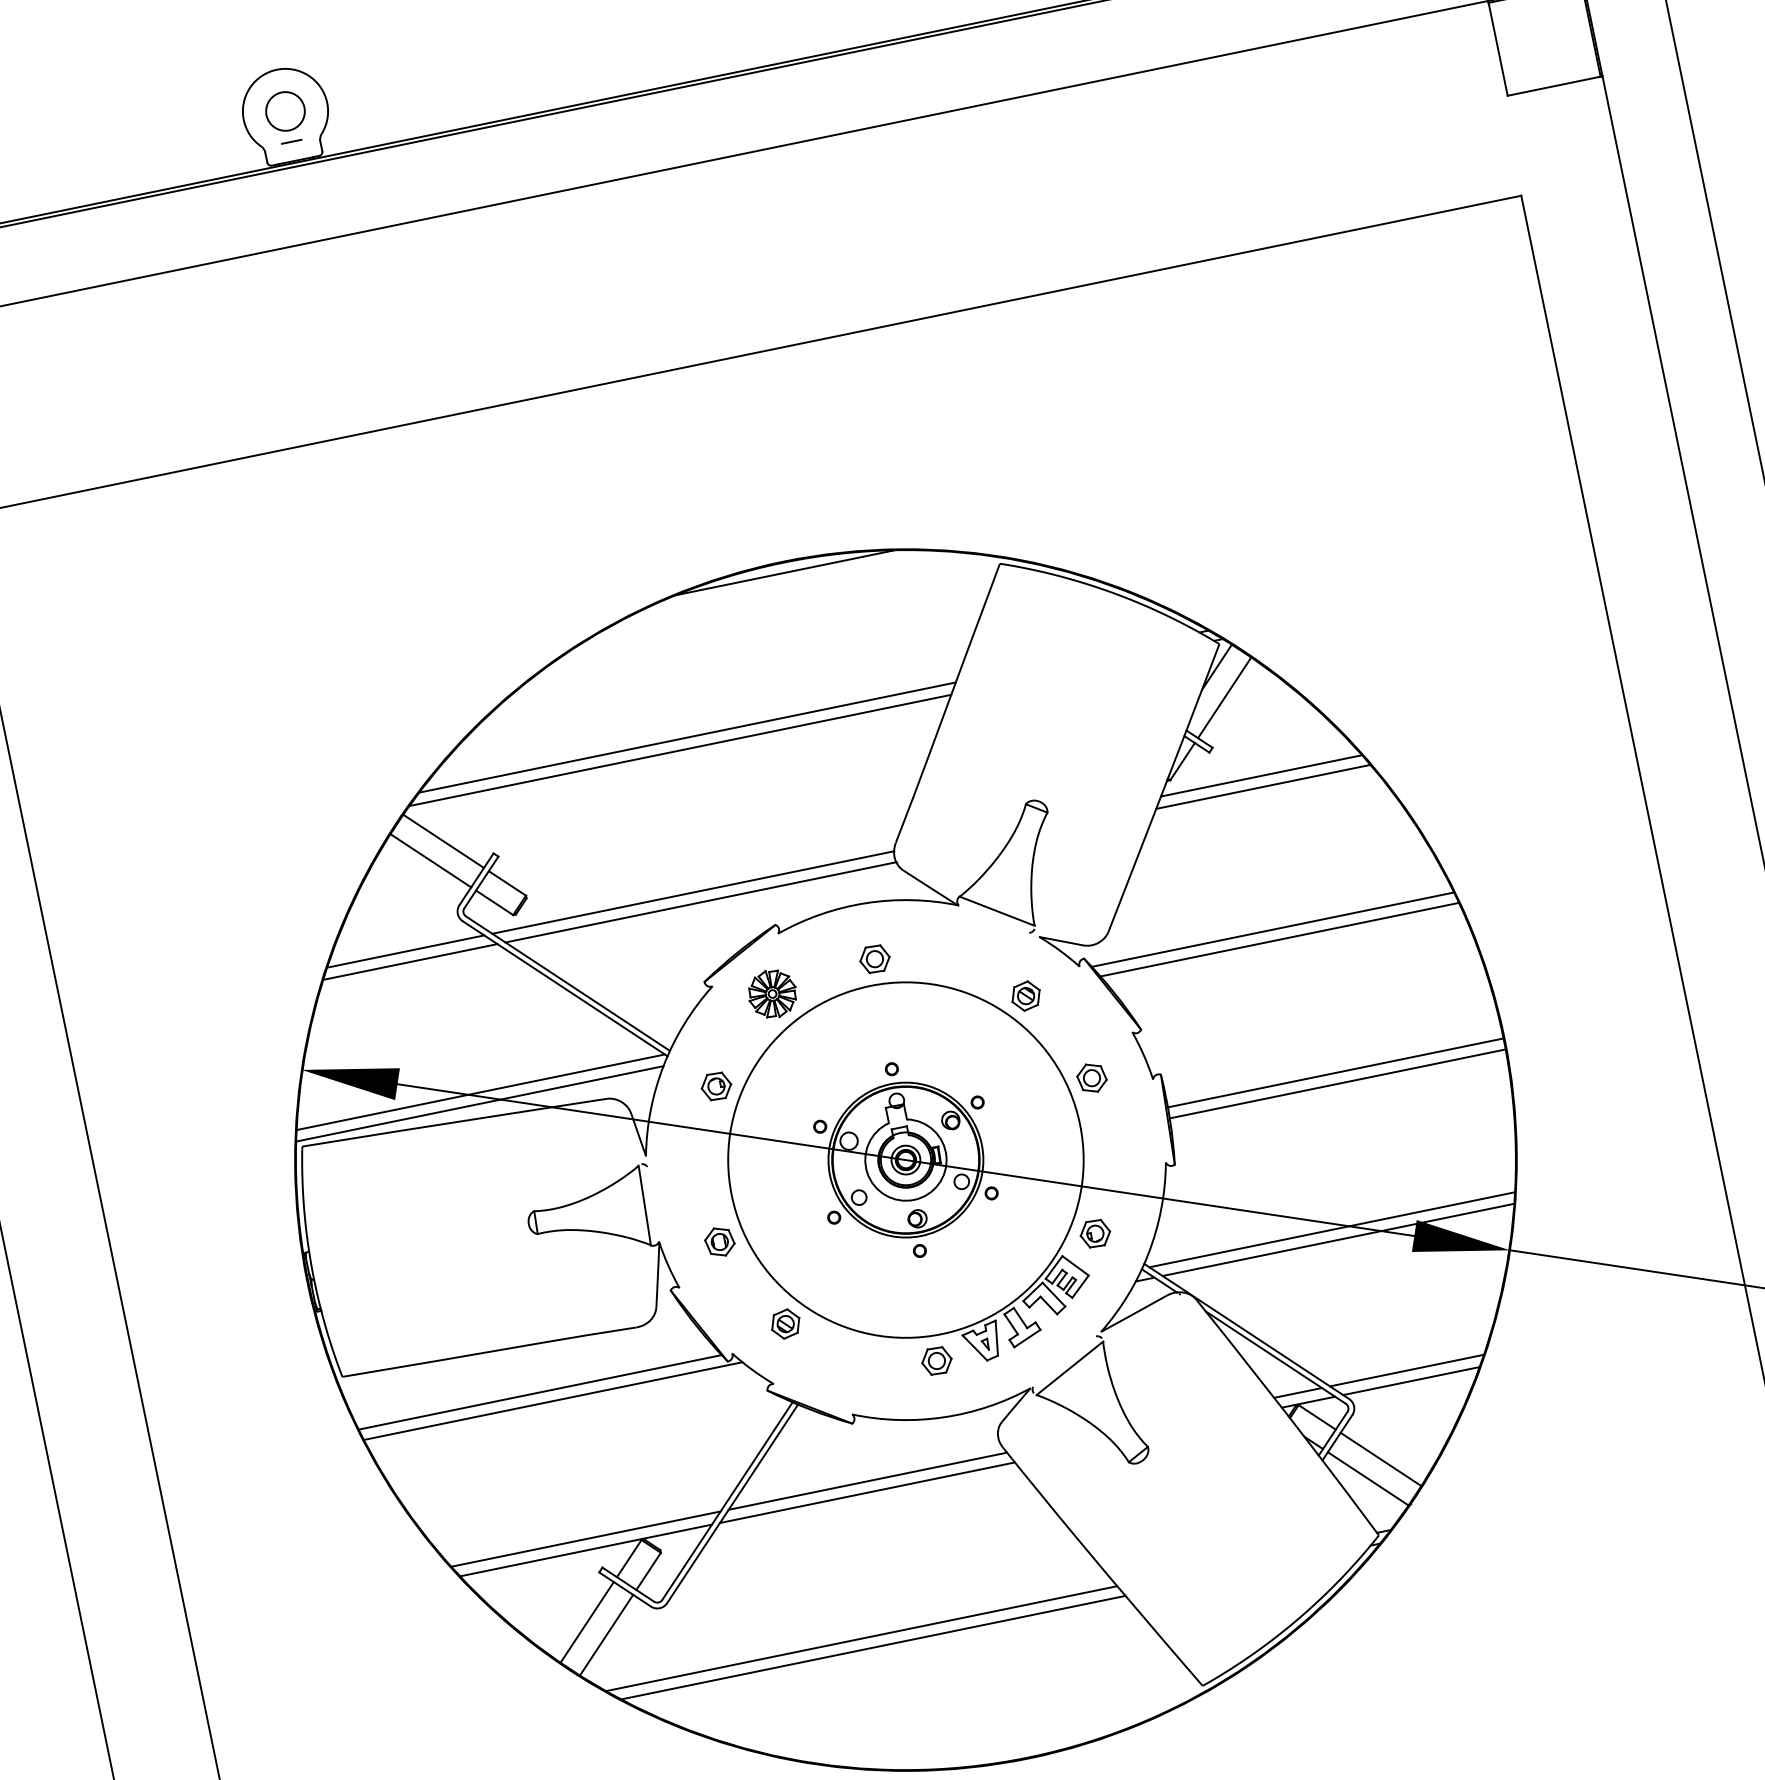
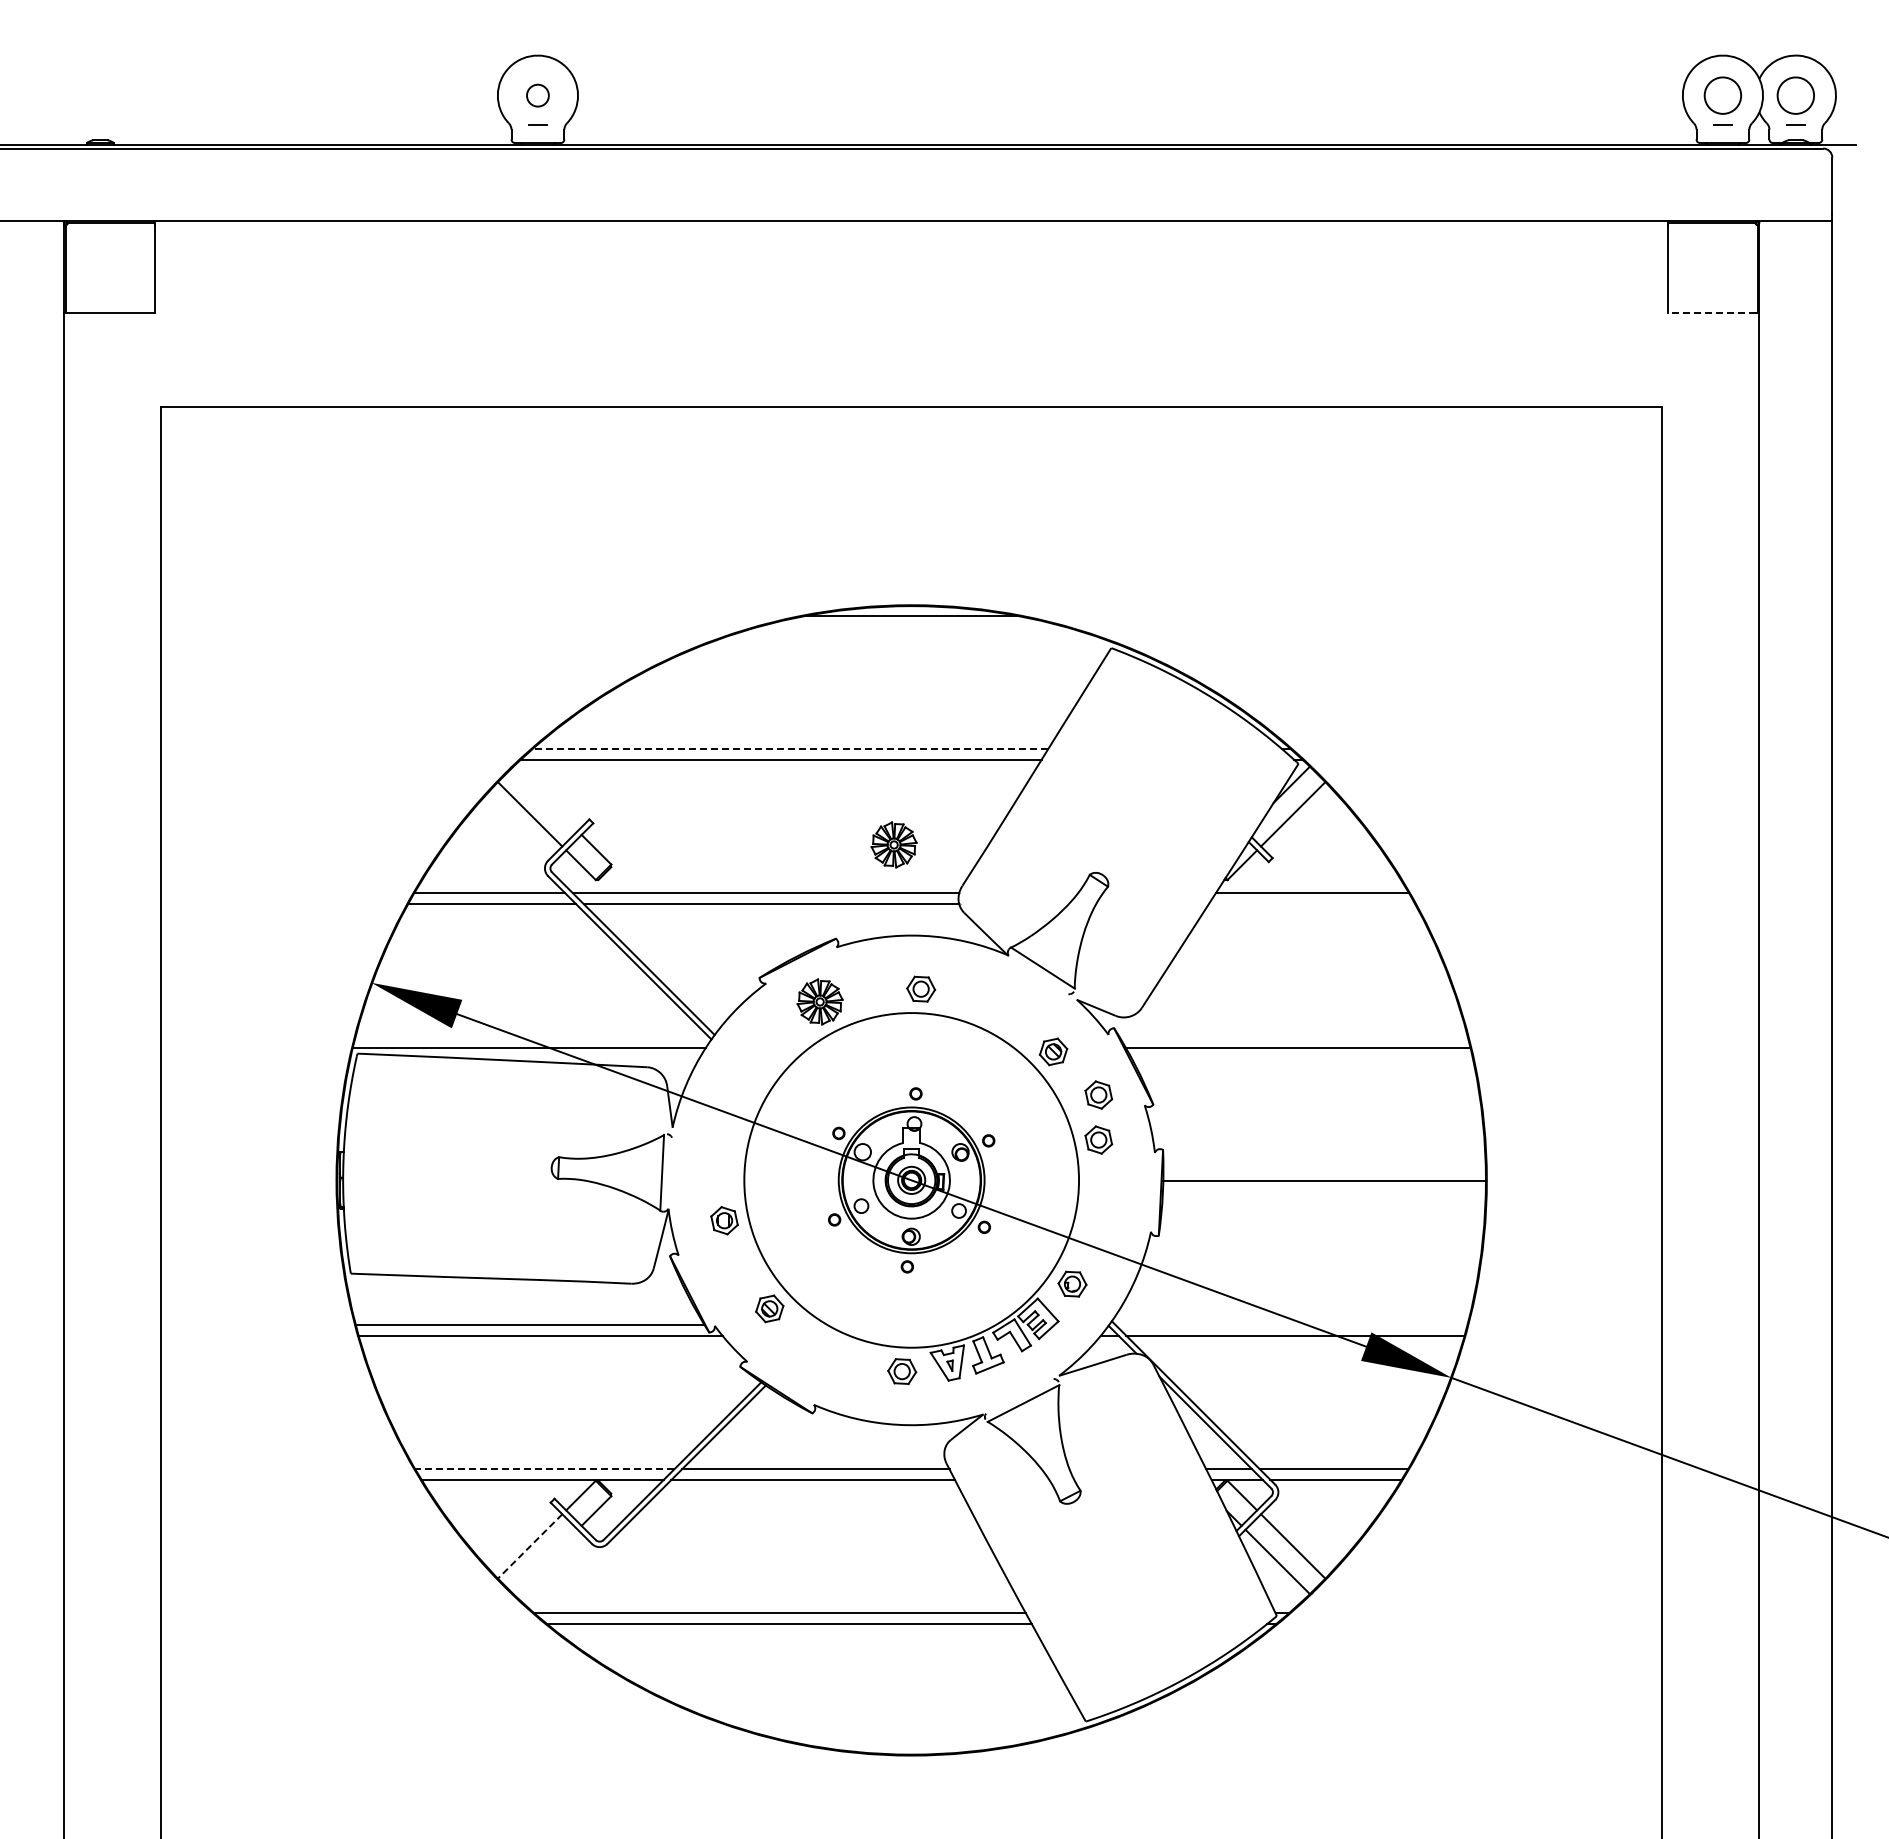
line: (1553, 86) -> (1712, 312), solid -> dashed
circle: (285, 111) -> (537, 95), size x0.6
line: (687, 737) -> (790, 749), solid -> dashed
line: (1262, 786) -> (1311, 903), removed
part: (815, 814) -> (893, 844), added
line: (443, 841) -> (545, 798), removed
line: (1272, 929) -> (1293, 1037), removed
part: (1081, 1030) -> (1098, 1094), added
line: (1337, 1083) -> (1324, 1191), removed
part: (716, 1086) -> (750, 1076), removed
line: (480, 1092) -> (532, 1037), removed
line: (1332, 1229) -> (1291, 1325), removed
line: (585, 1539) -> (544, 1469), solid -> dashed
line: (587, 1622) -> (530, 1546), solid -> dashed
line: (606, 1634) -> (545, 1561), removed

